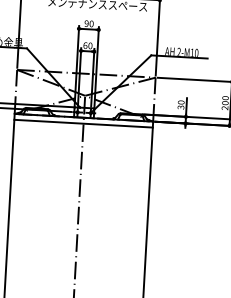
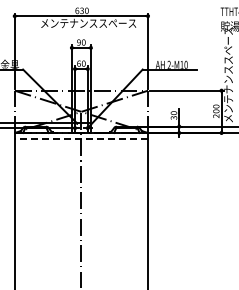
line: (83, 123) -> (81, 138), solid -> dashed

